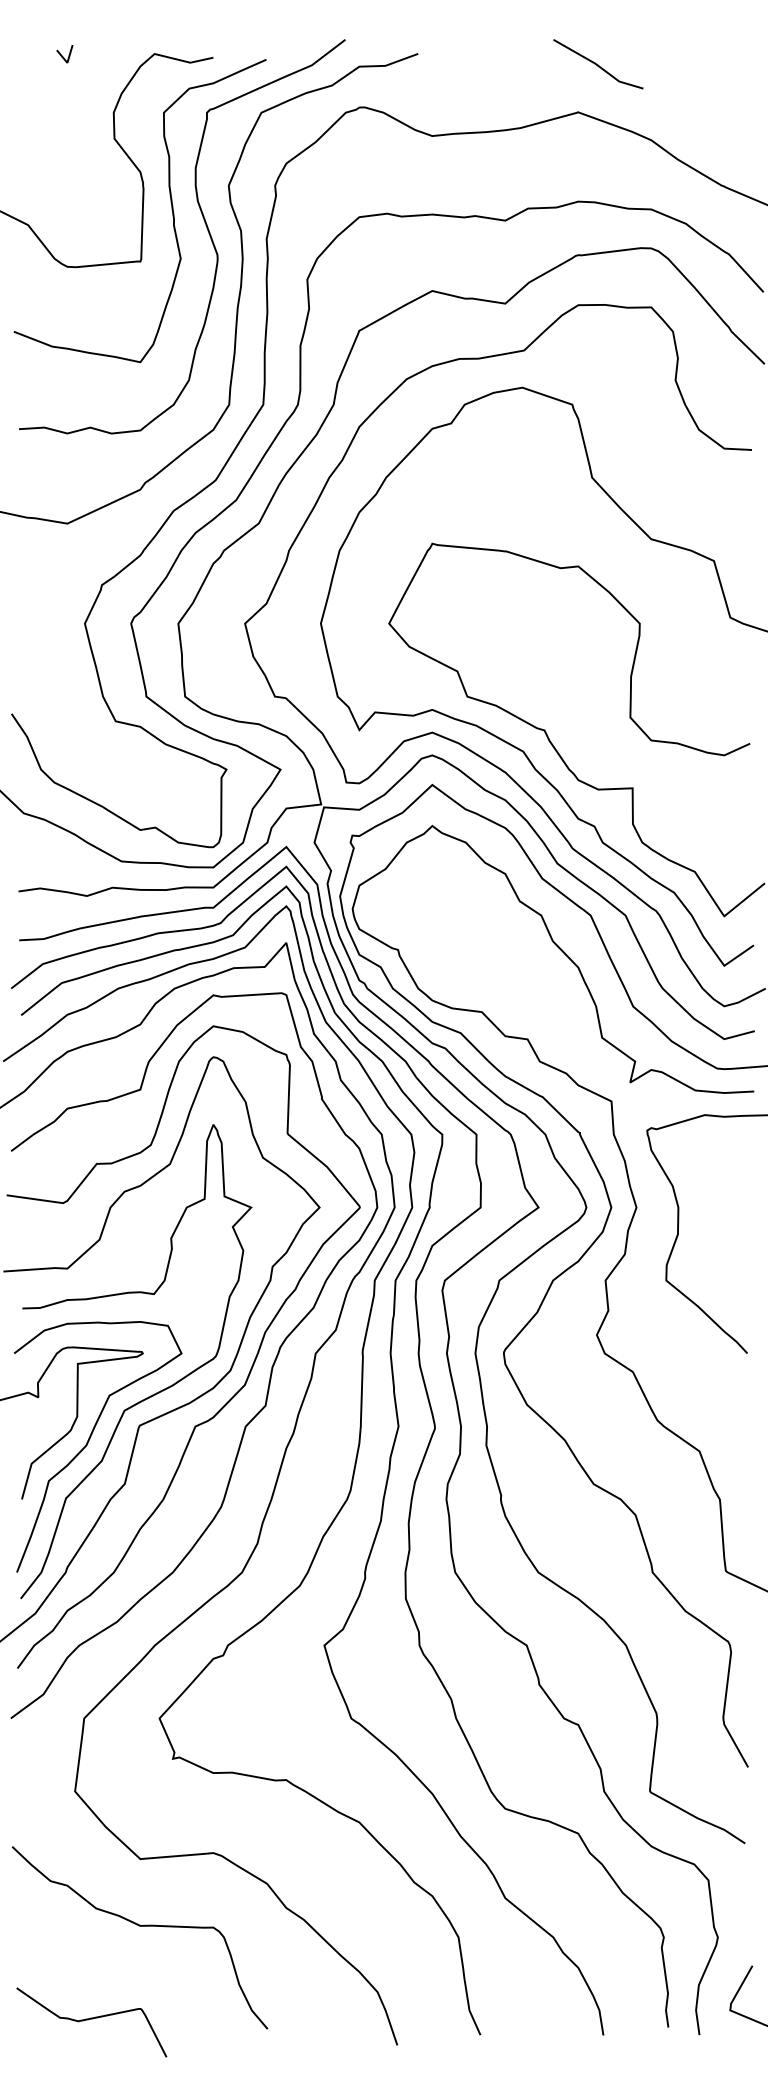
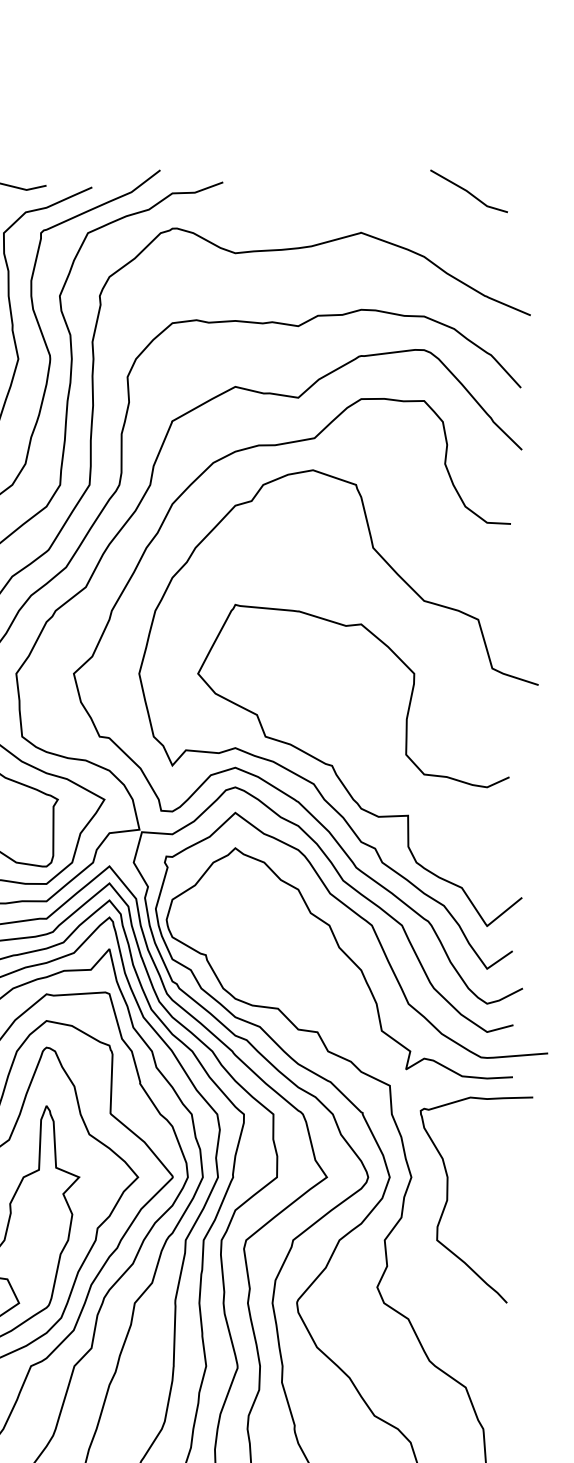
line: (598, 64) -> (469, 191), moved

